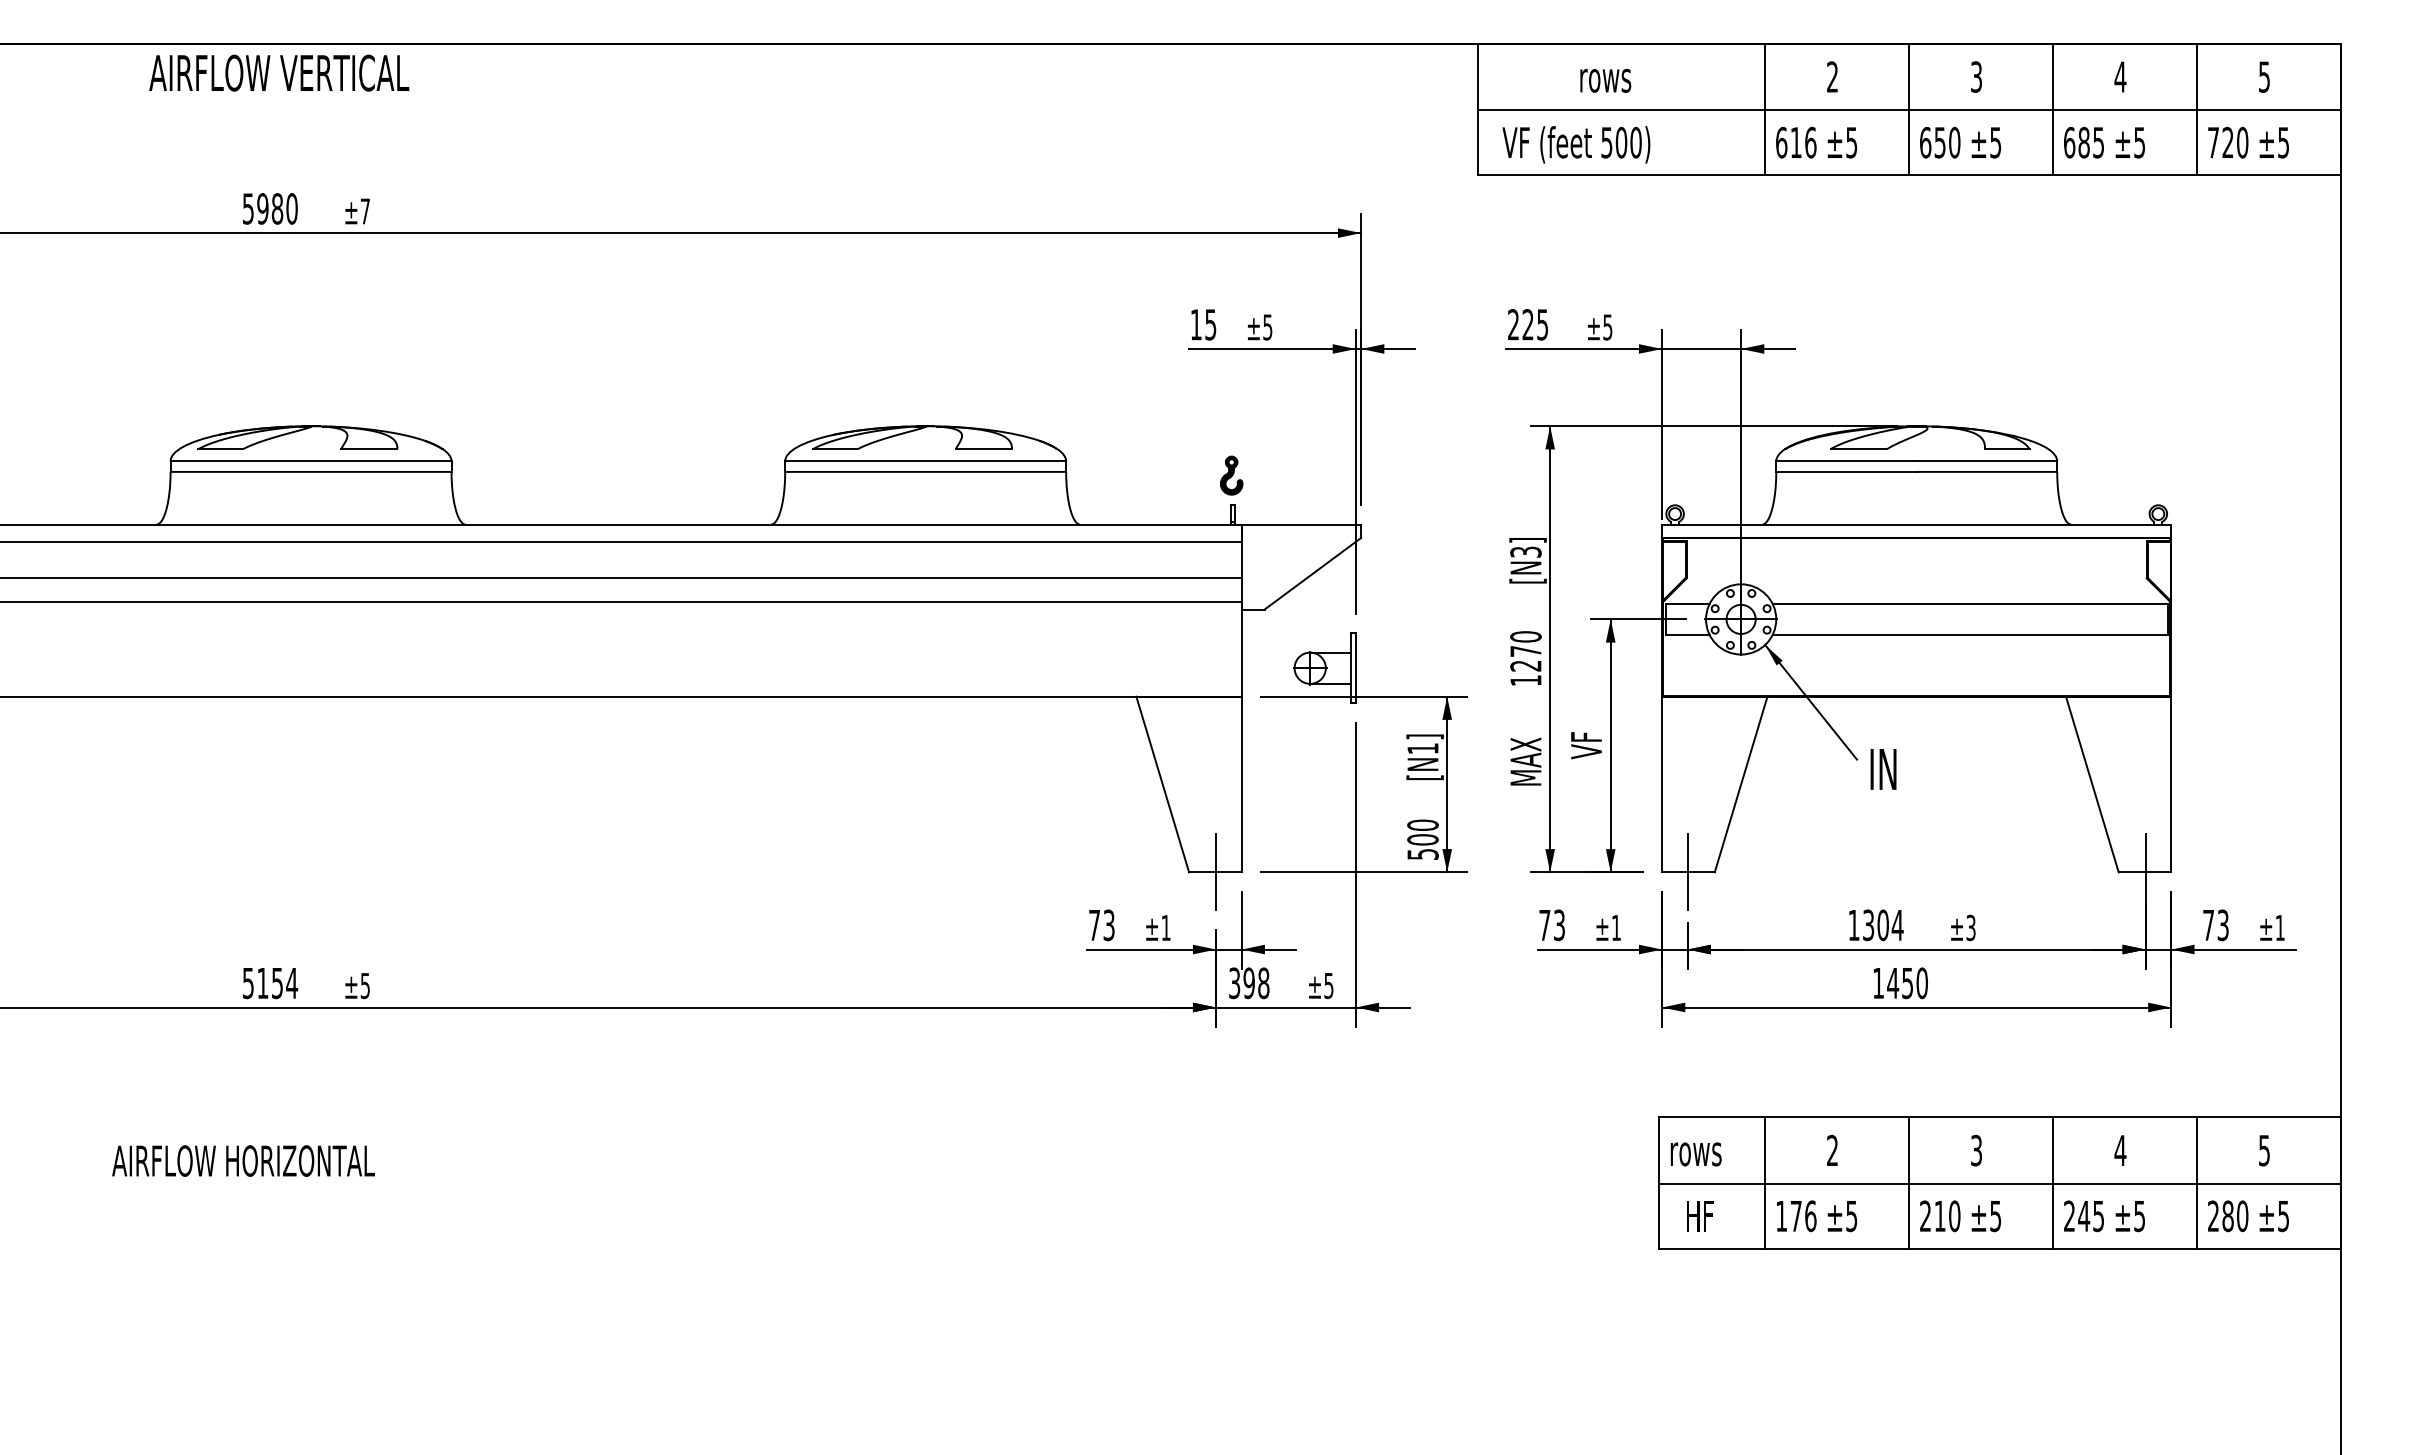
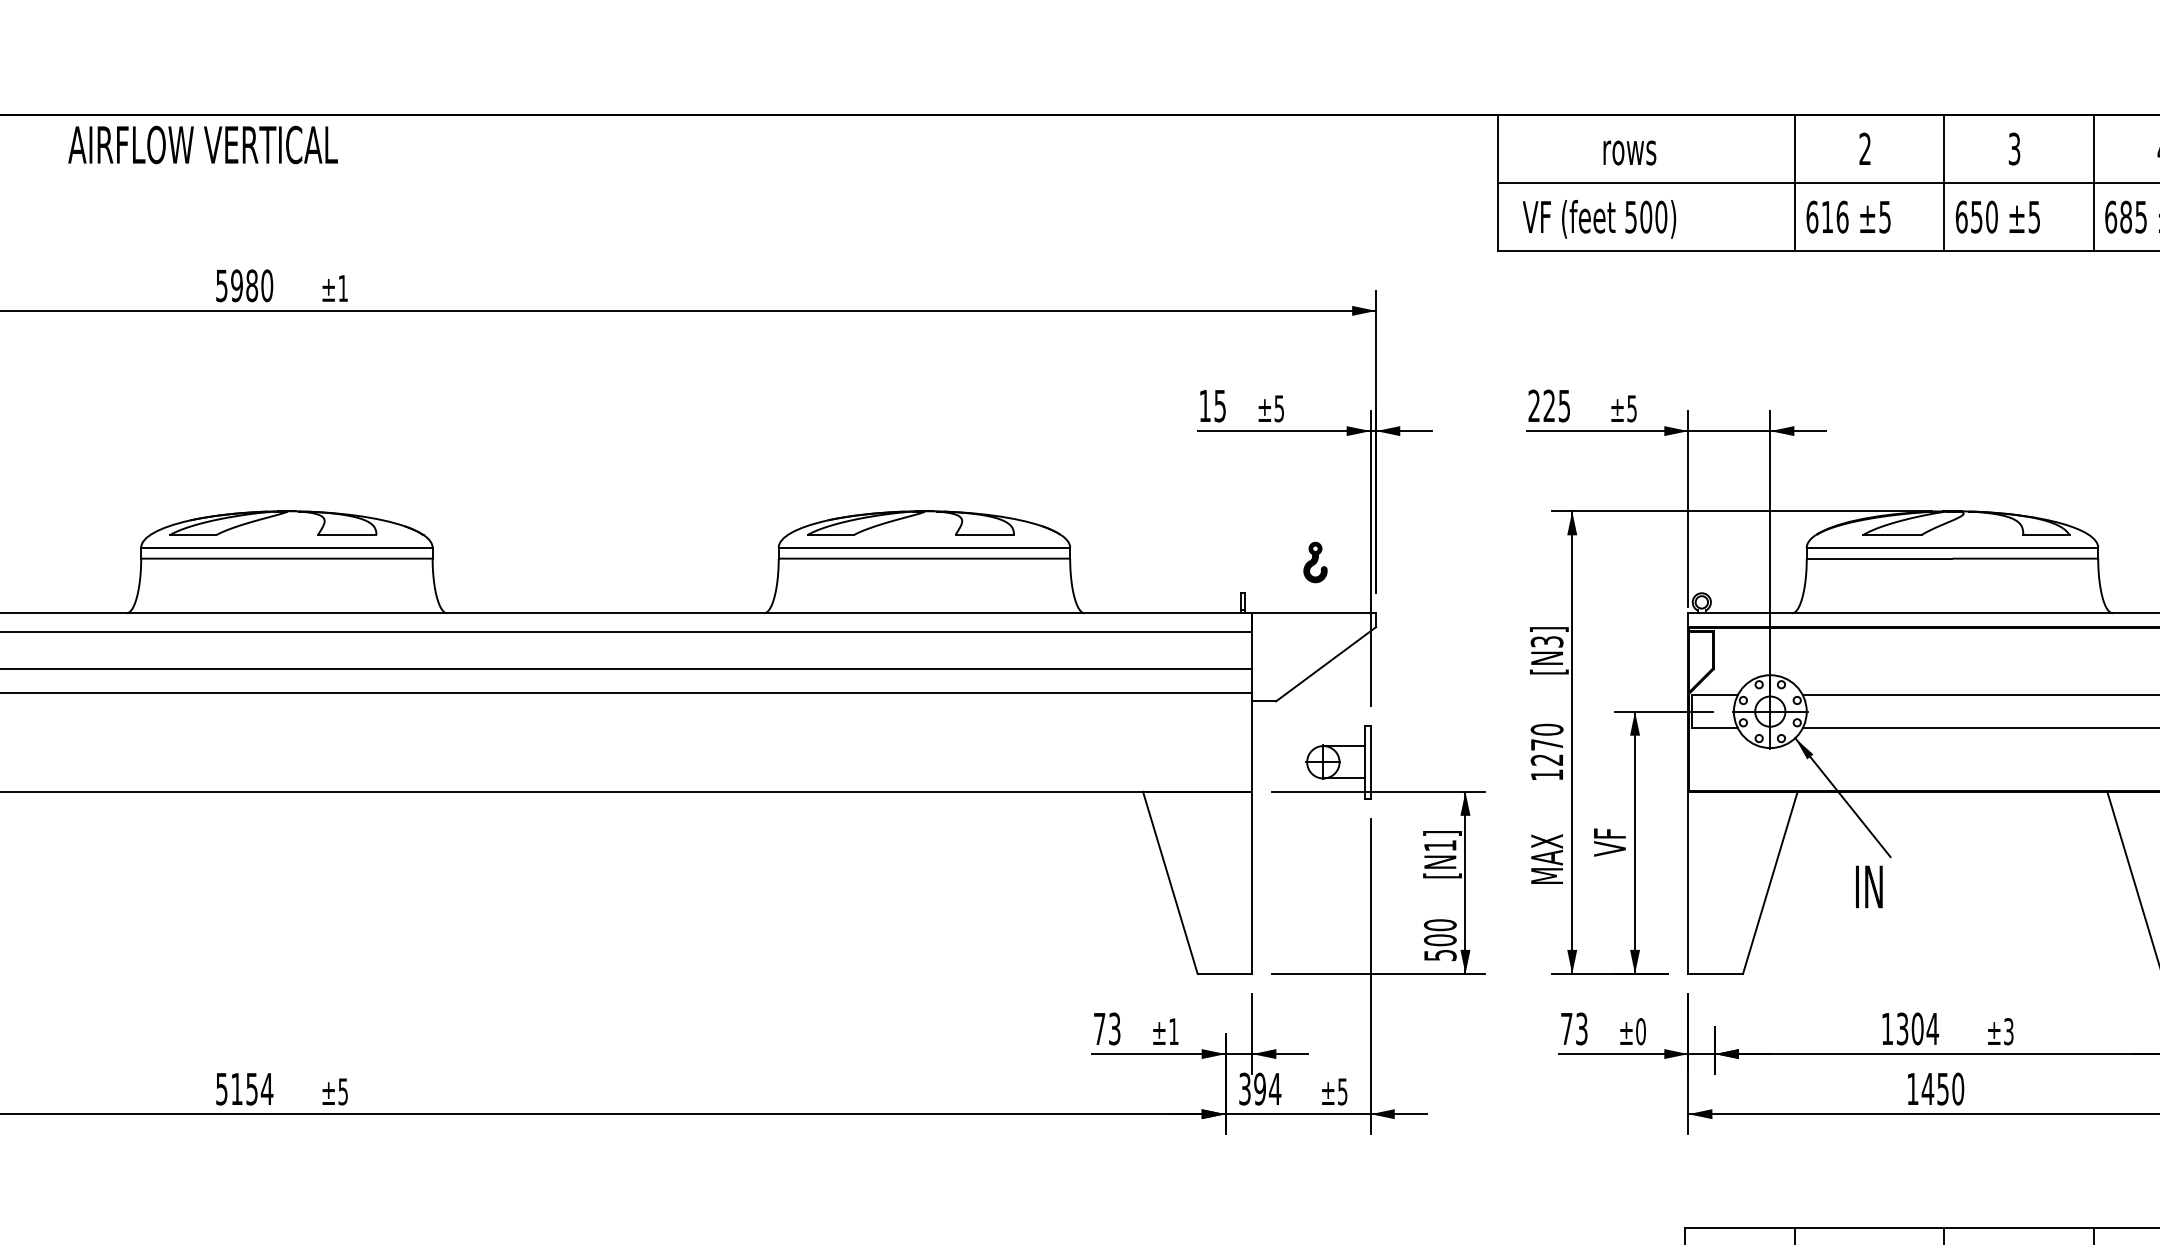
text: (279, 72) -> (203, 144), moved
text: (365, 211) -> (343, 288), ±7 -> ±1
part: (1231, 475) -> (1315, 562), moved
text: (1883, 769) -> (1869, 887), moved
line: (1216, 871) -> (1226, 973), removed
line: (1687, 871) -> (1714, 973), removed
text: (1616, 927) -> (1641, 1031), ±1 -> ±0
text: (1263, 983) -> (1274, 1089), 398 -> 394

